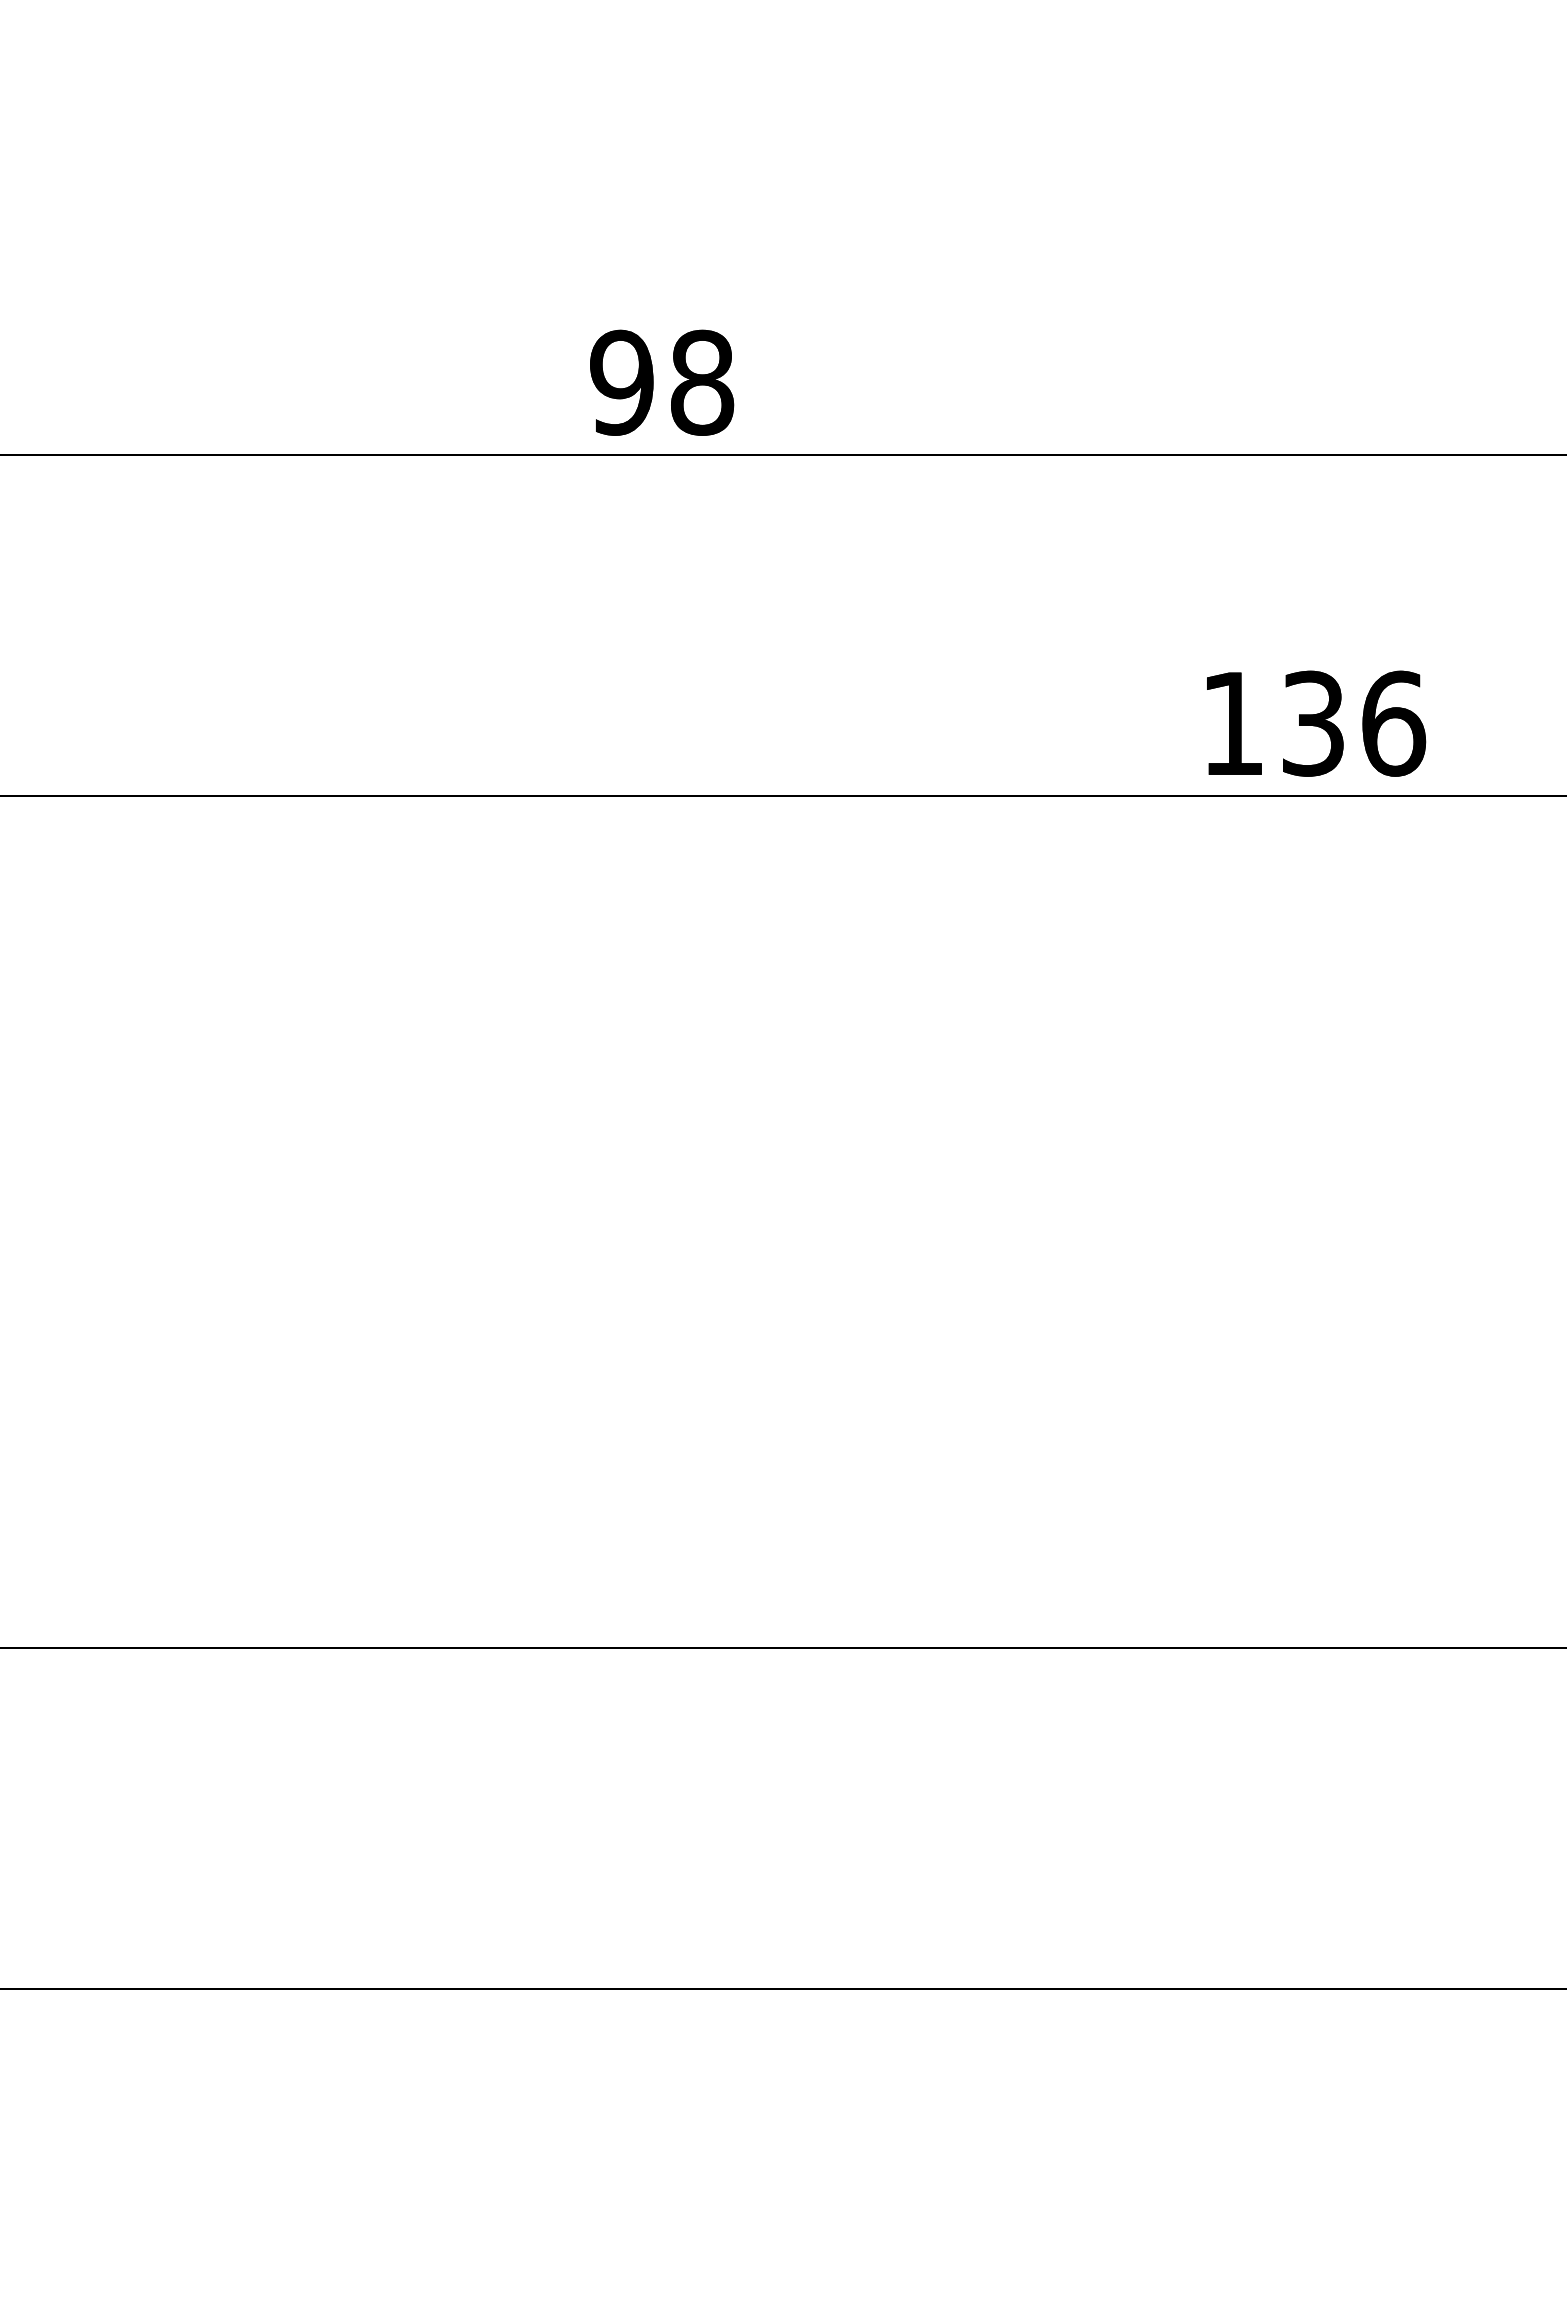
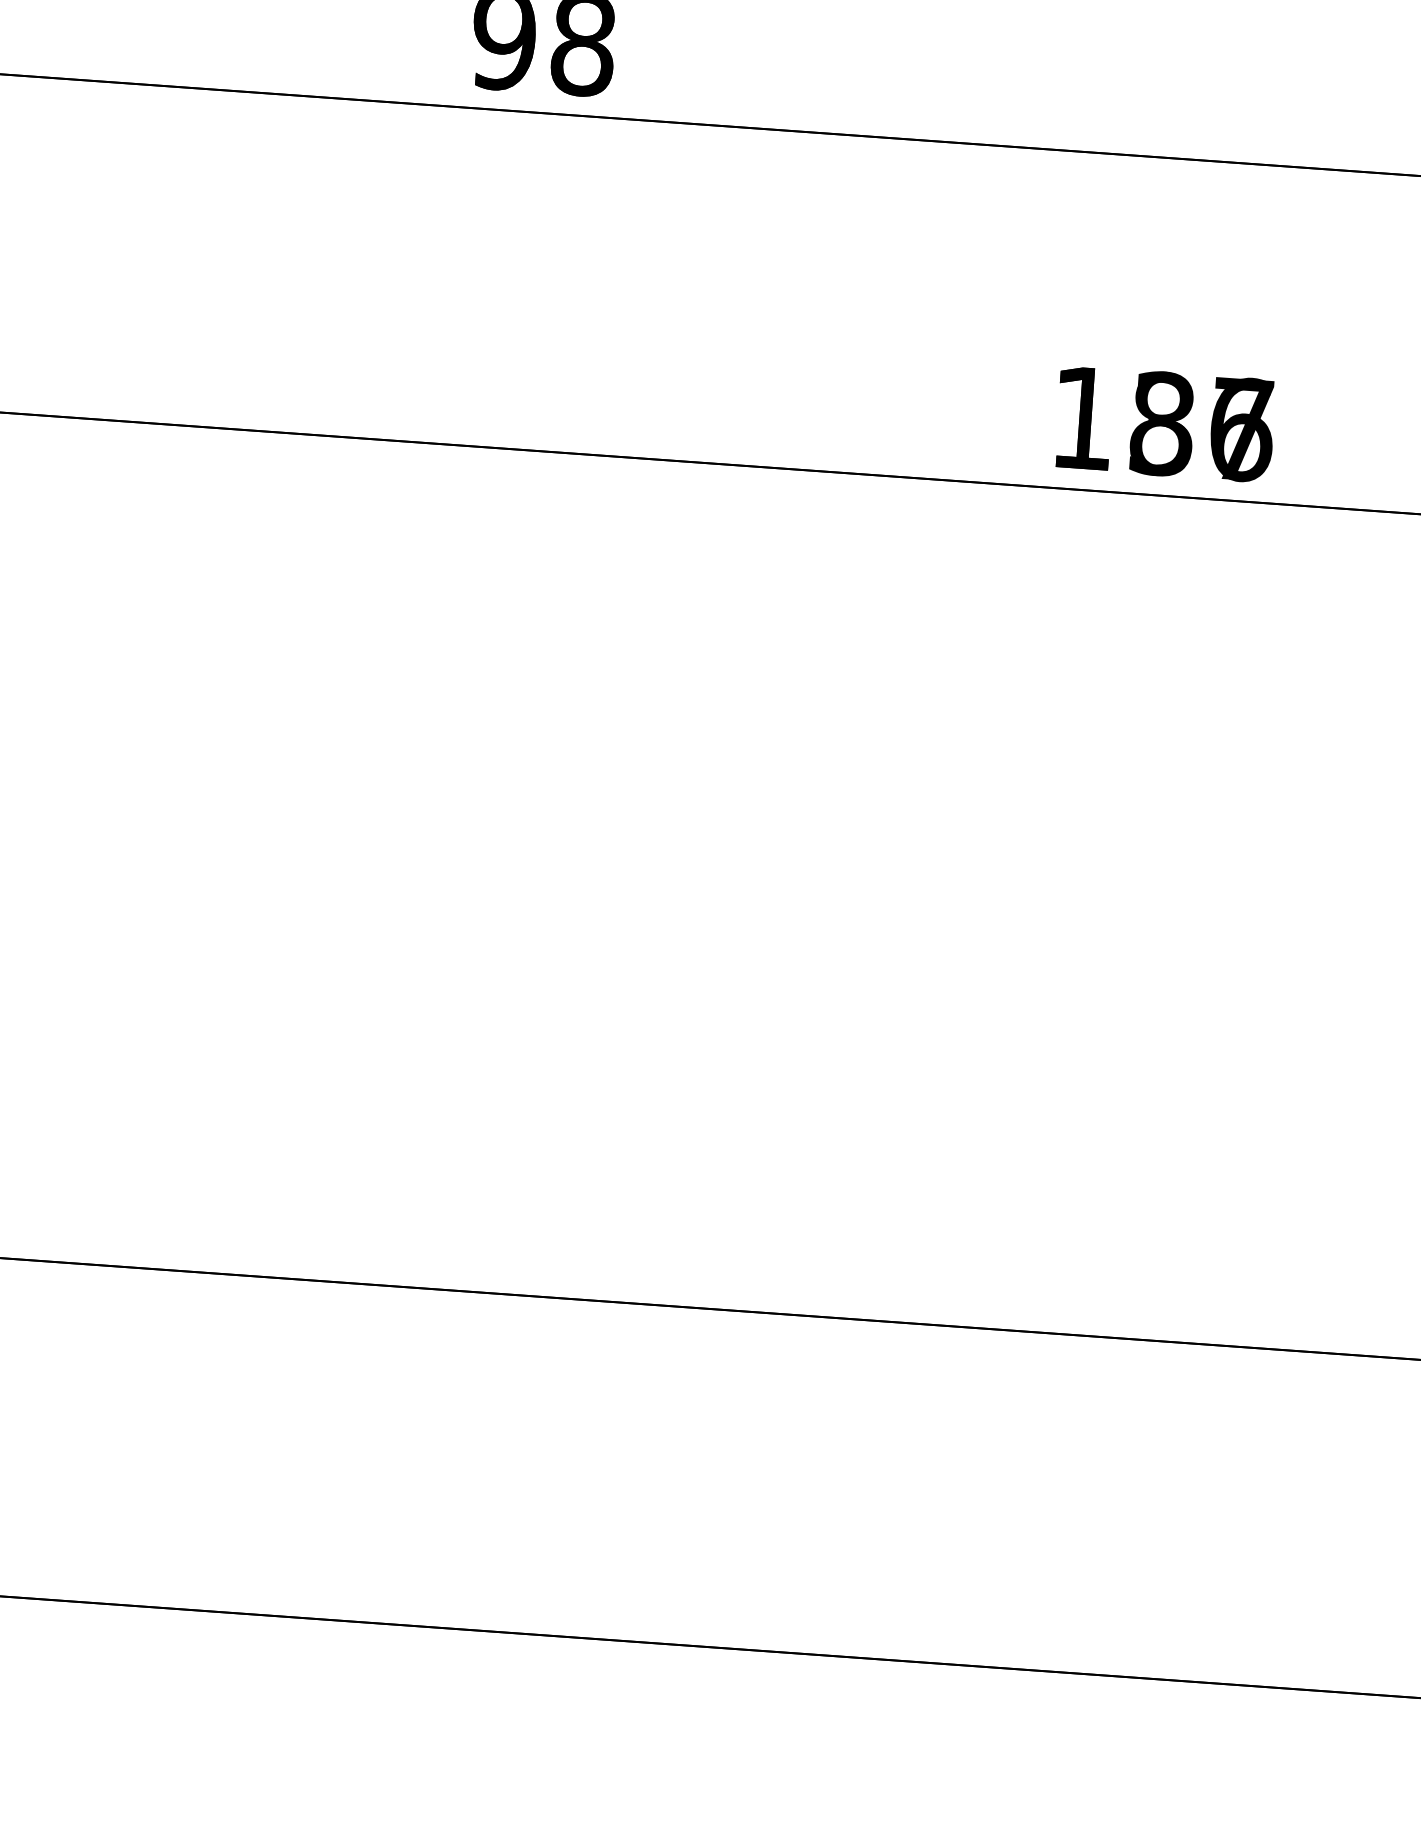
text: (1353, 723) -> (1202, 426), 136 -> 187

